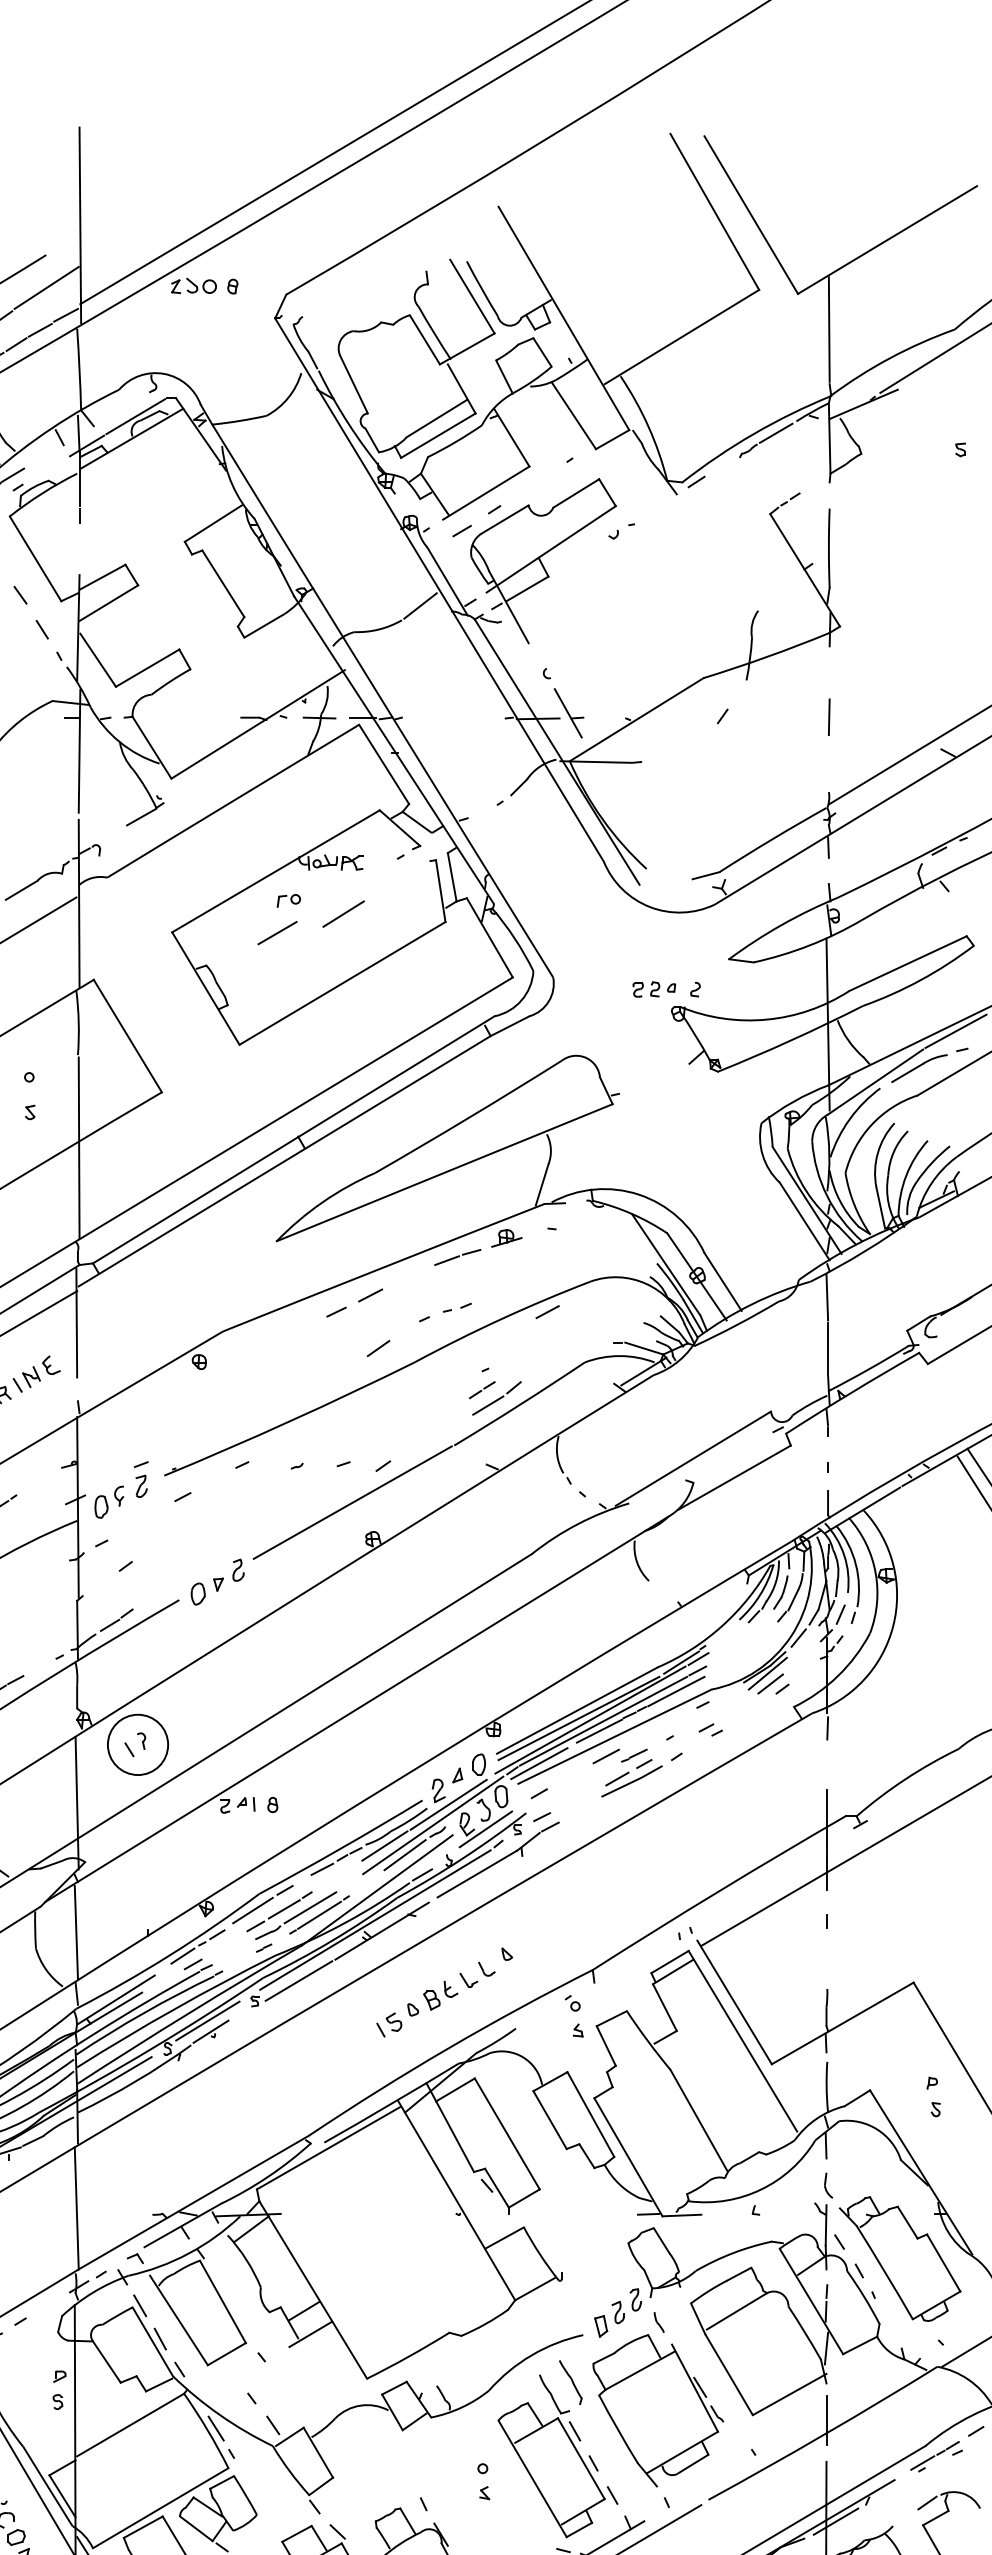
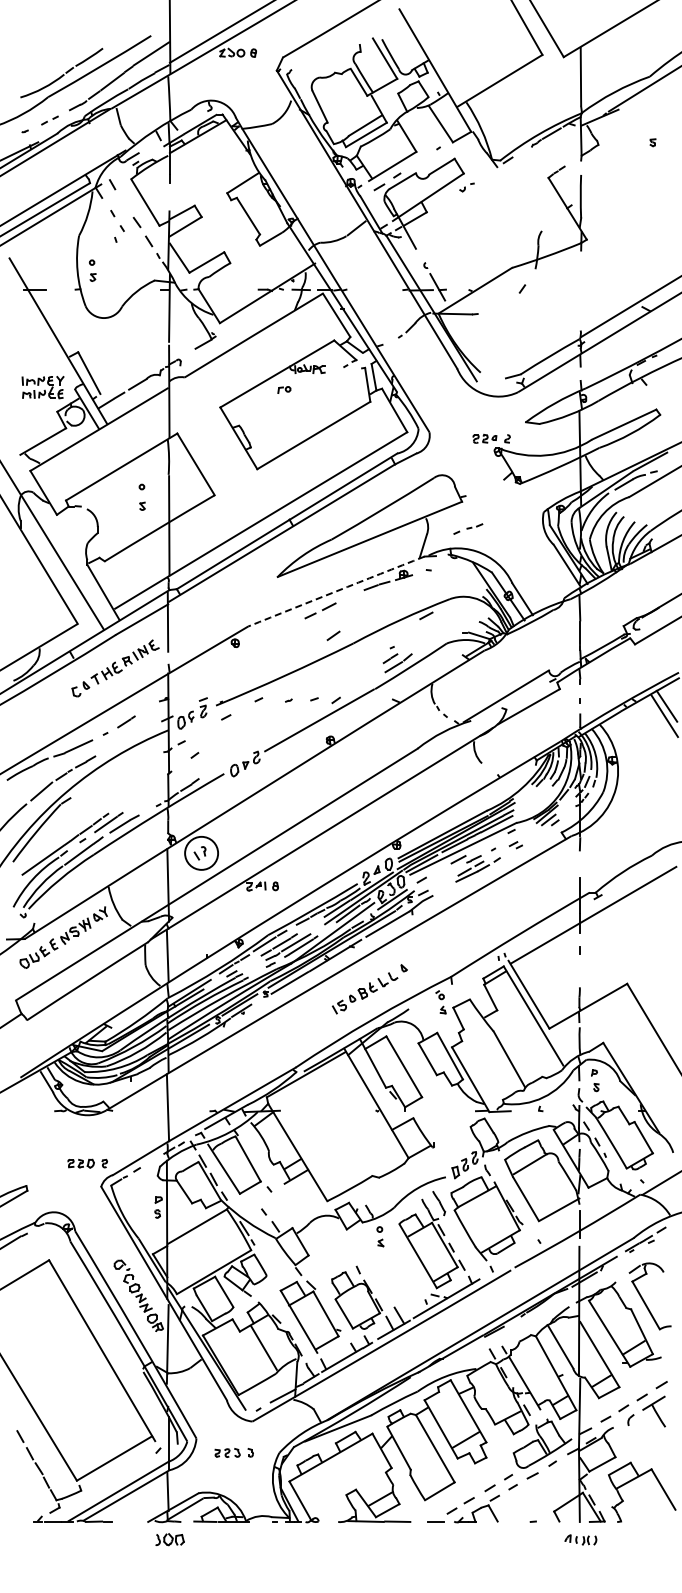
line: (828, 717) -> (580, 289), removed
line: (343, 914) -> (314, 397), removed
line: (276, 932) -> (277, 407), removed
arc: (383, 1267) -> (336, 591), solid -> dashed
part: (445, 1311) -> (468, 528), moved
part: (934, 2096) -> (595, 1080), moved
part: (484, 2481) -> (380, 1236), moved

